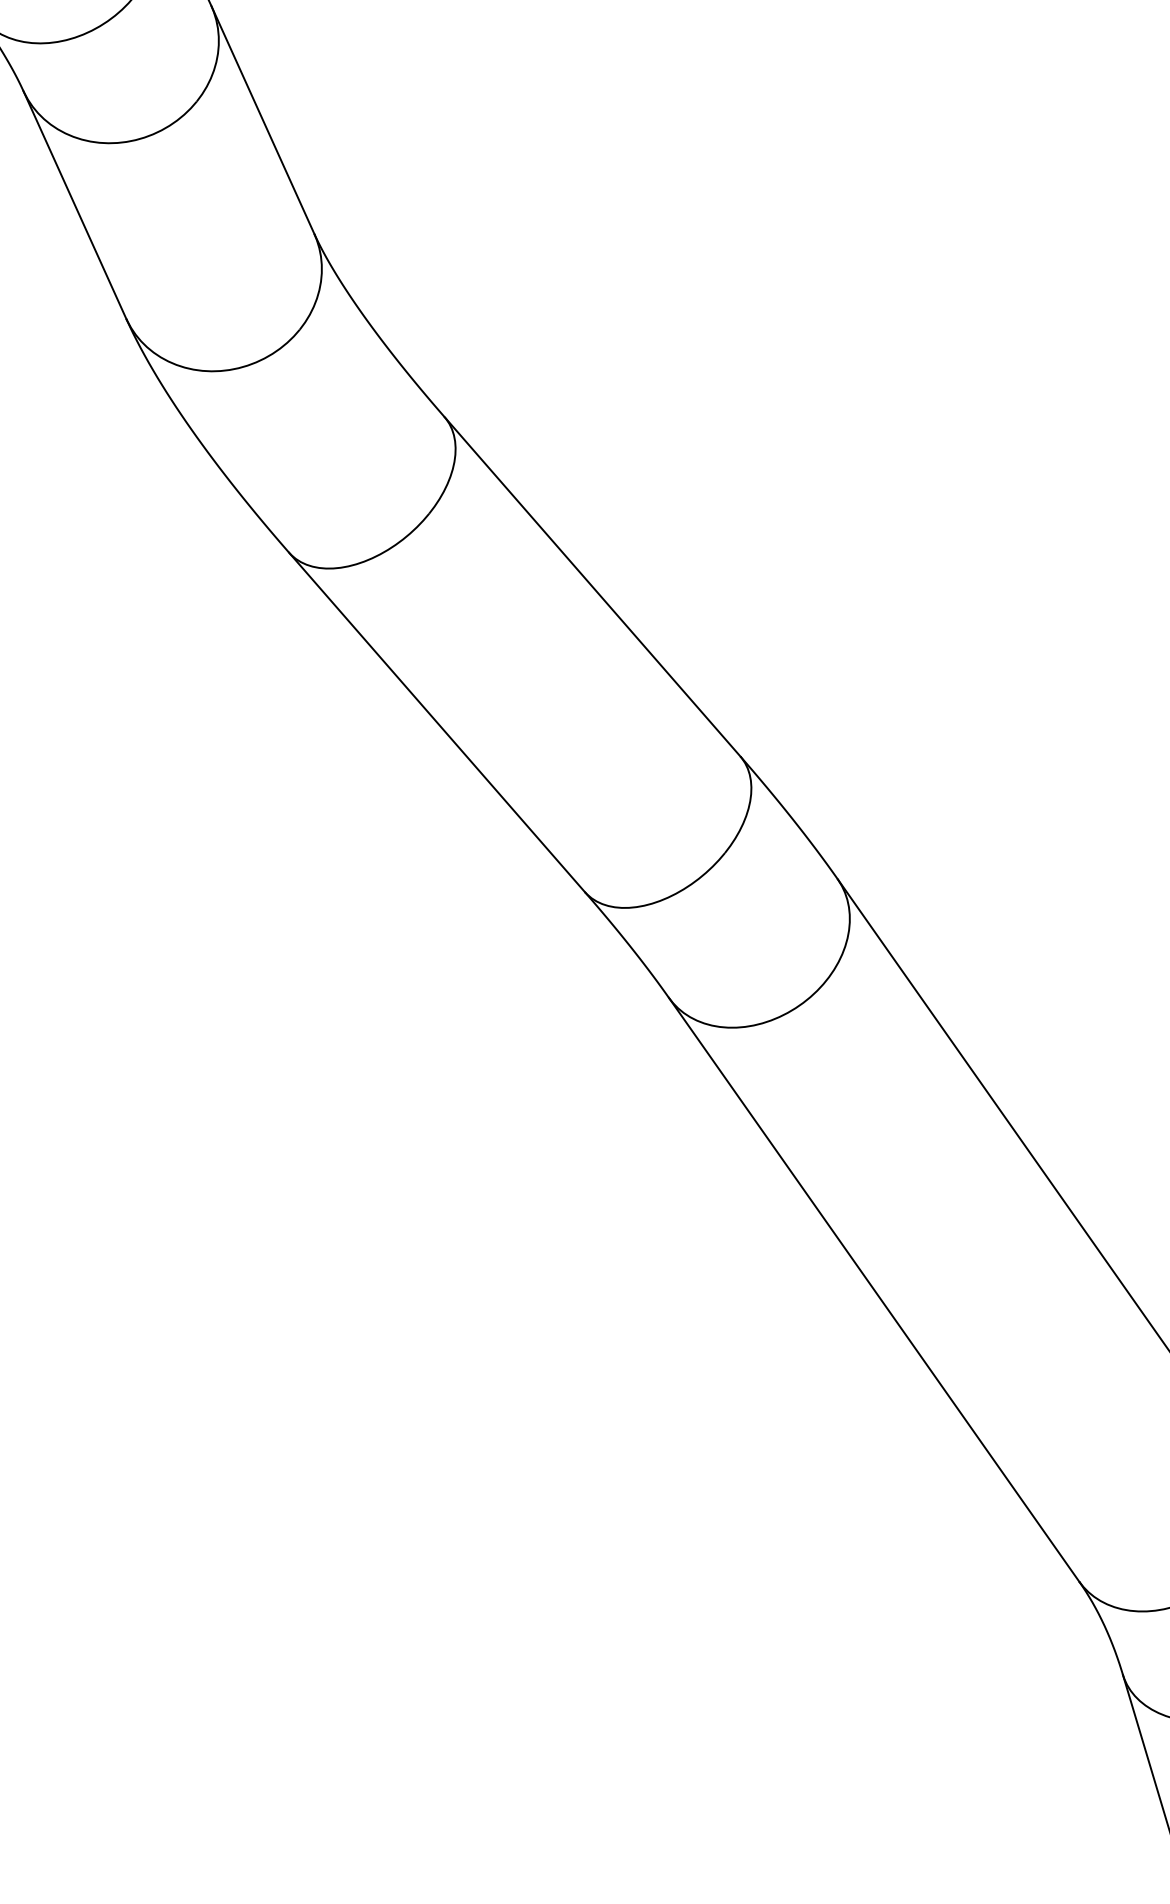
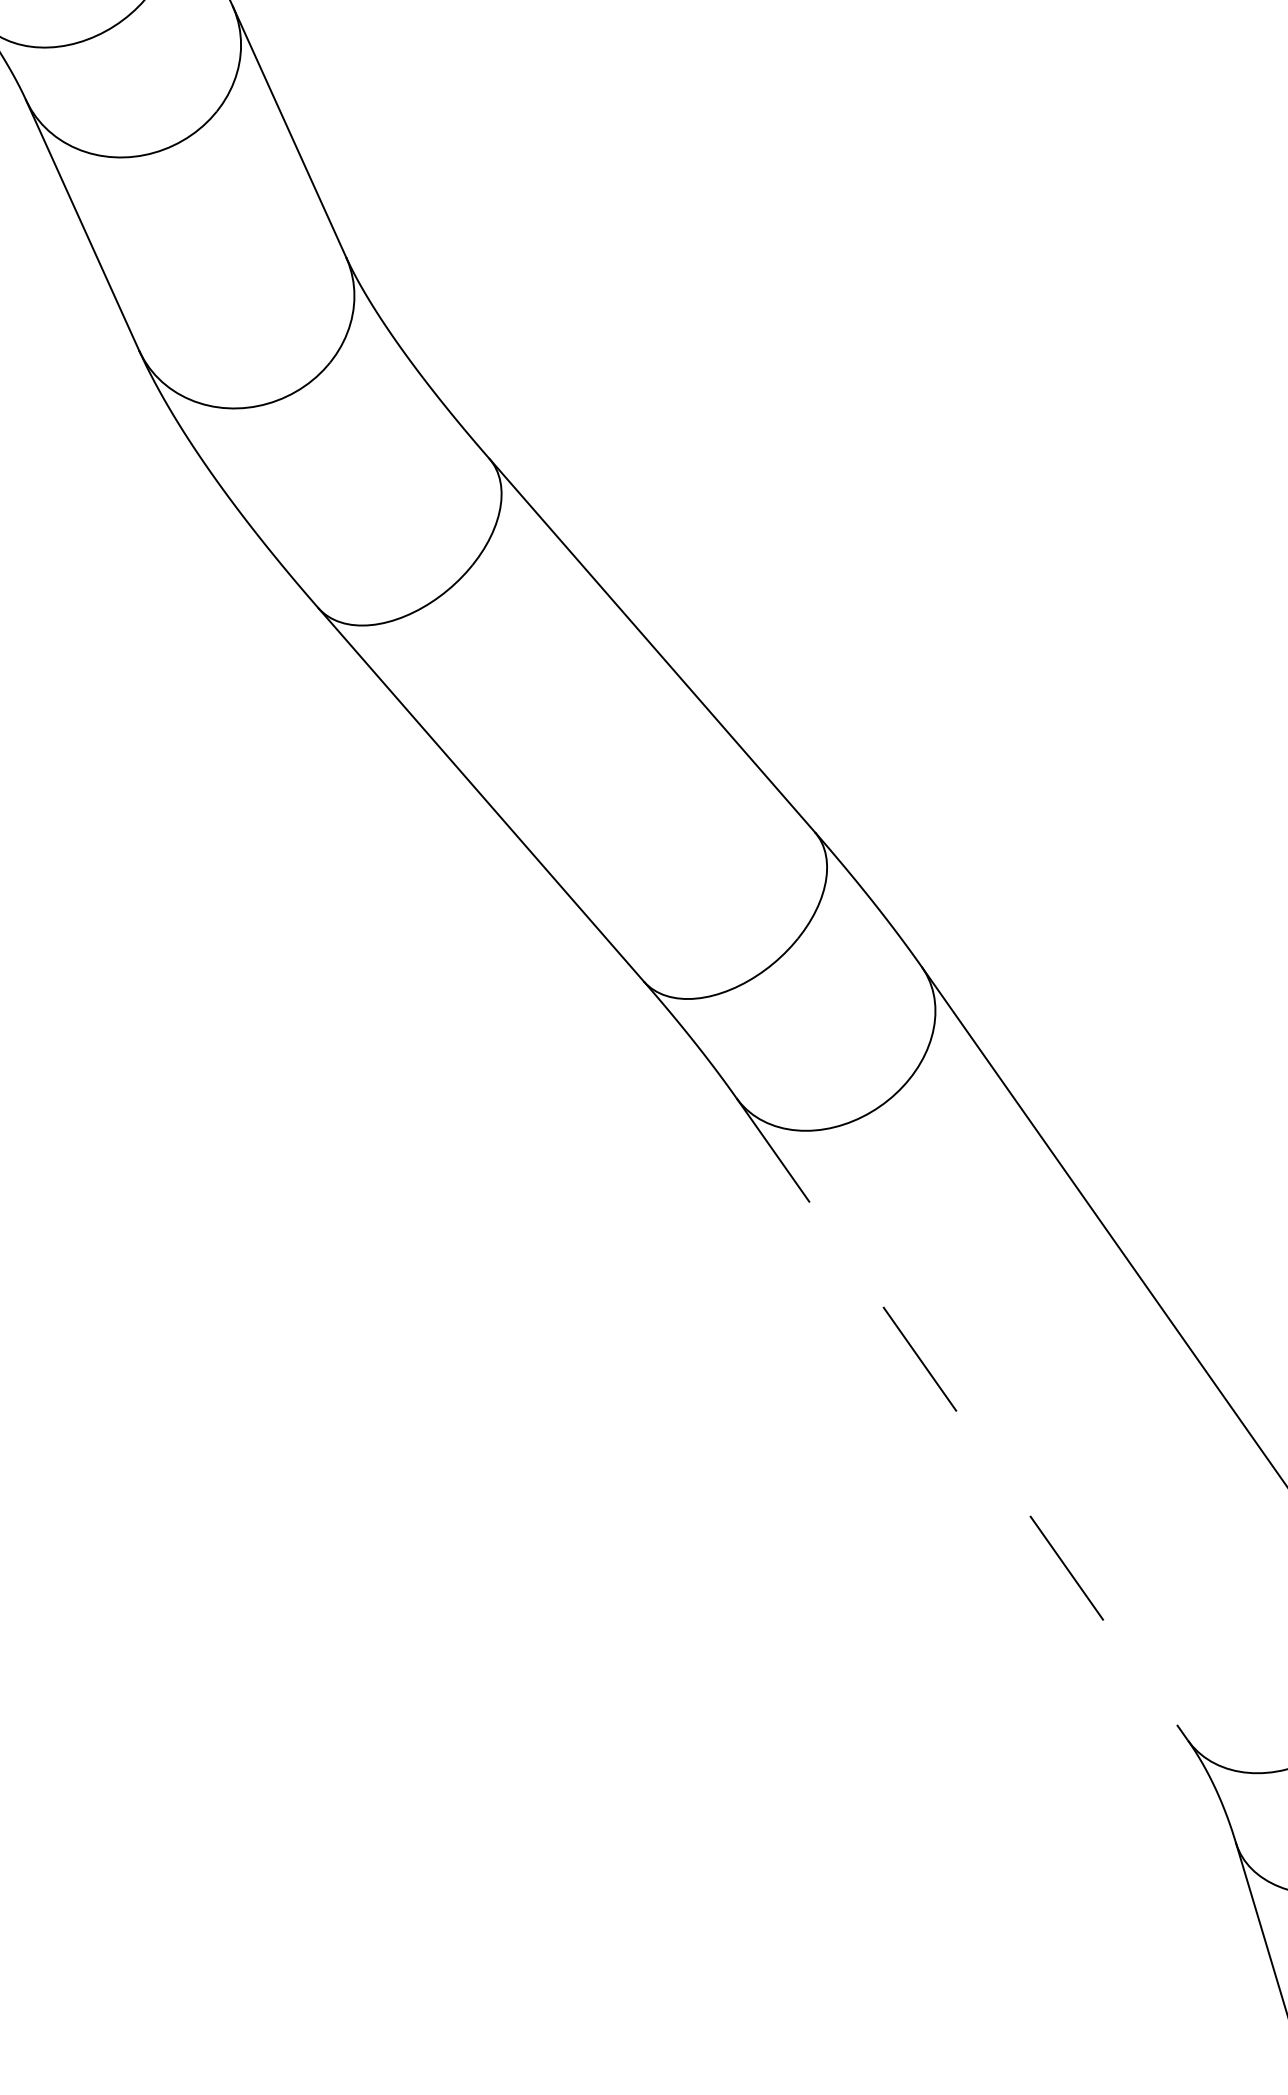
line: (874, 1290) -> (962, 1419), solid -> dashed

